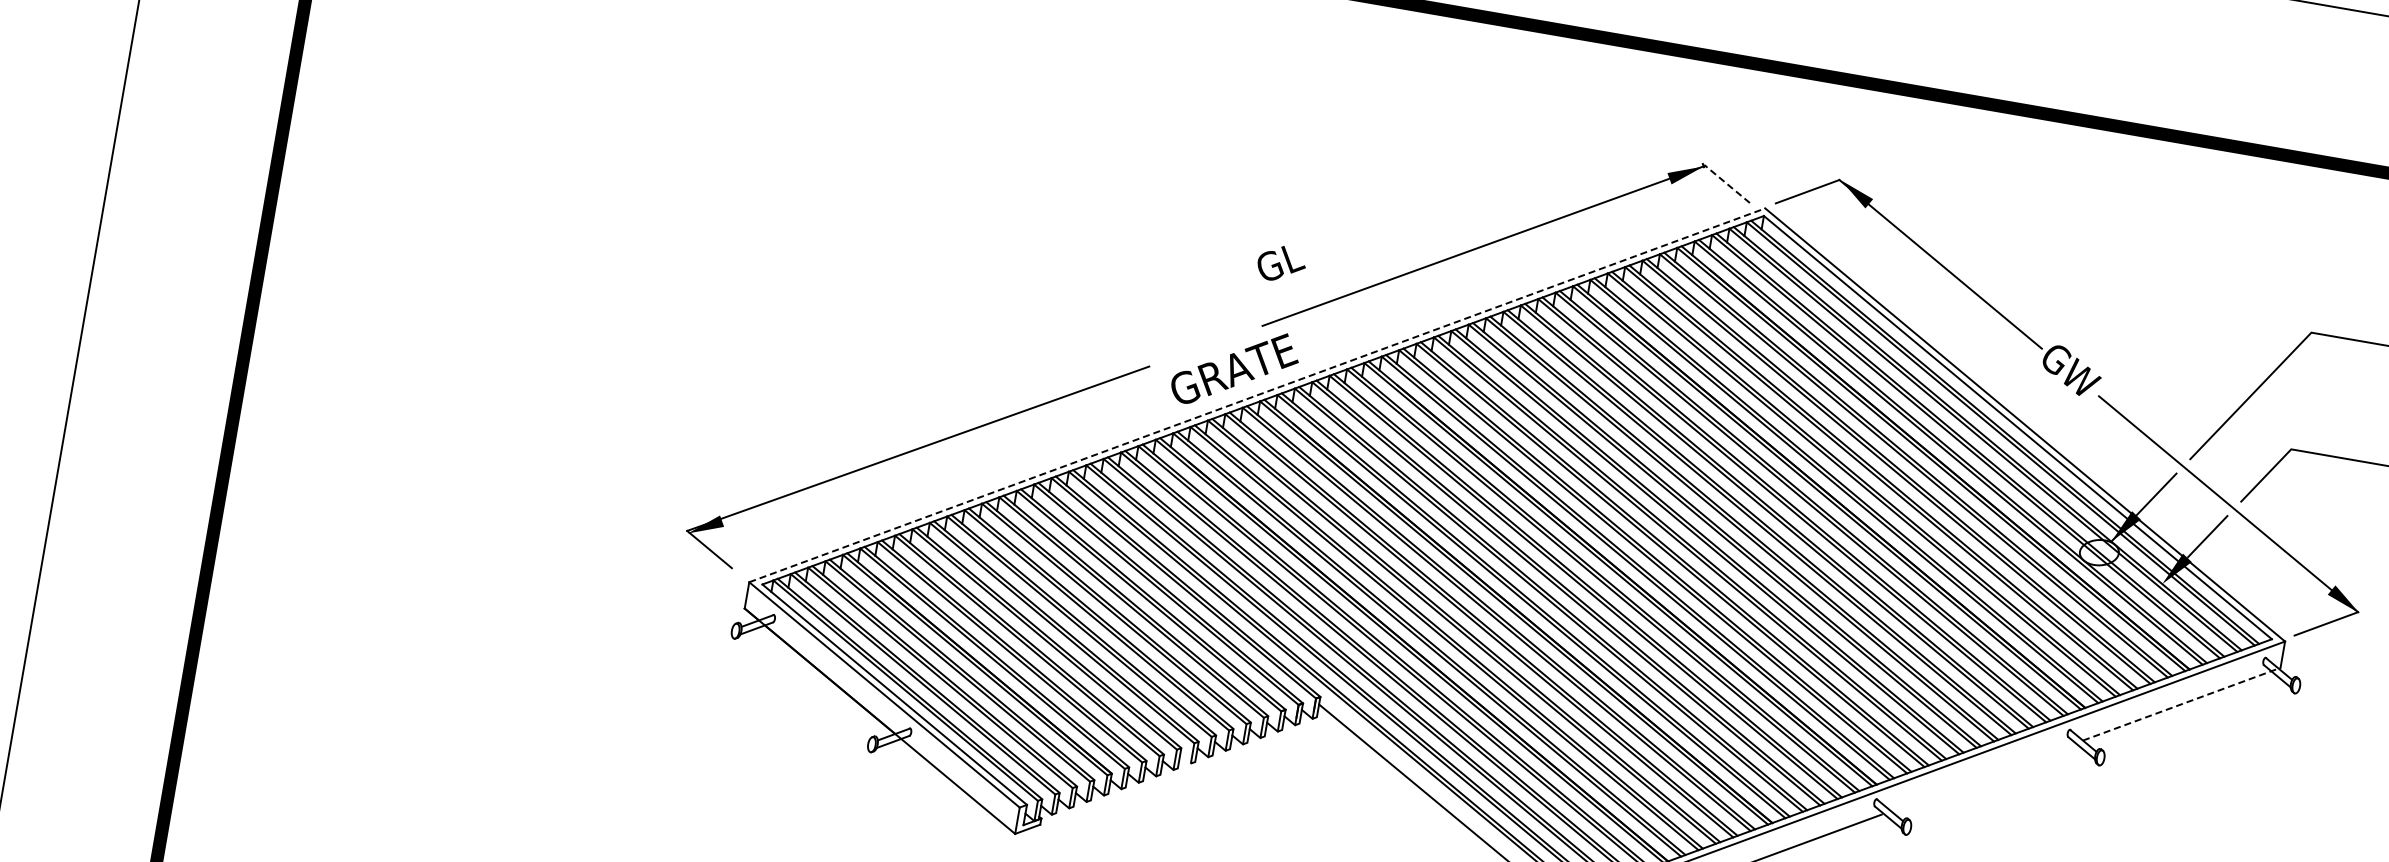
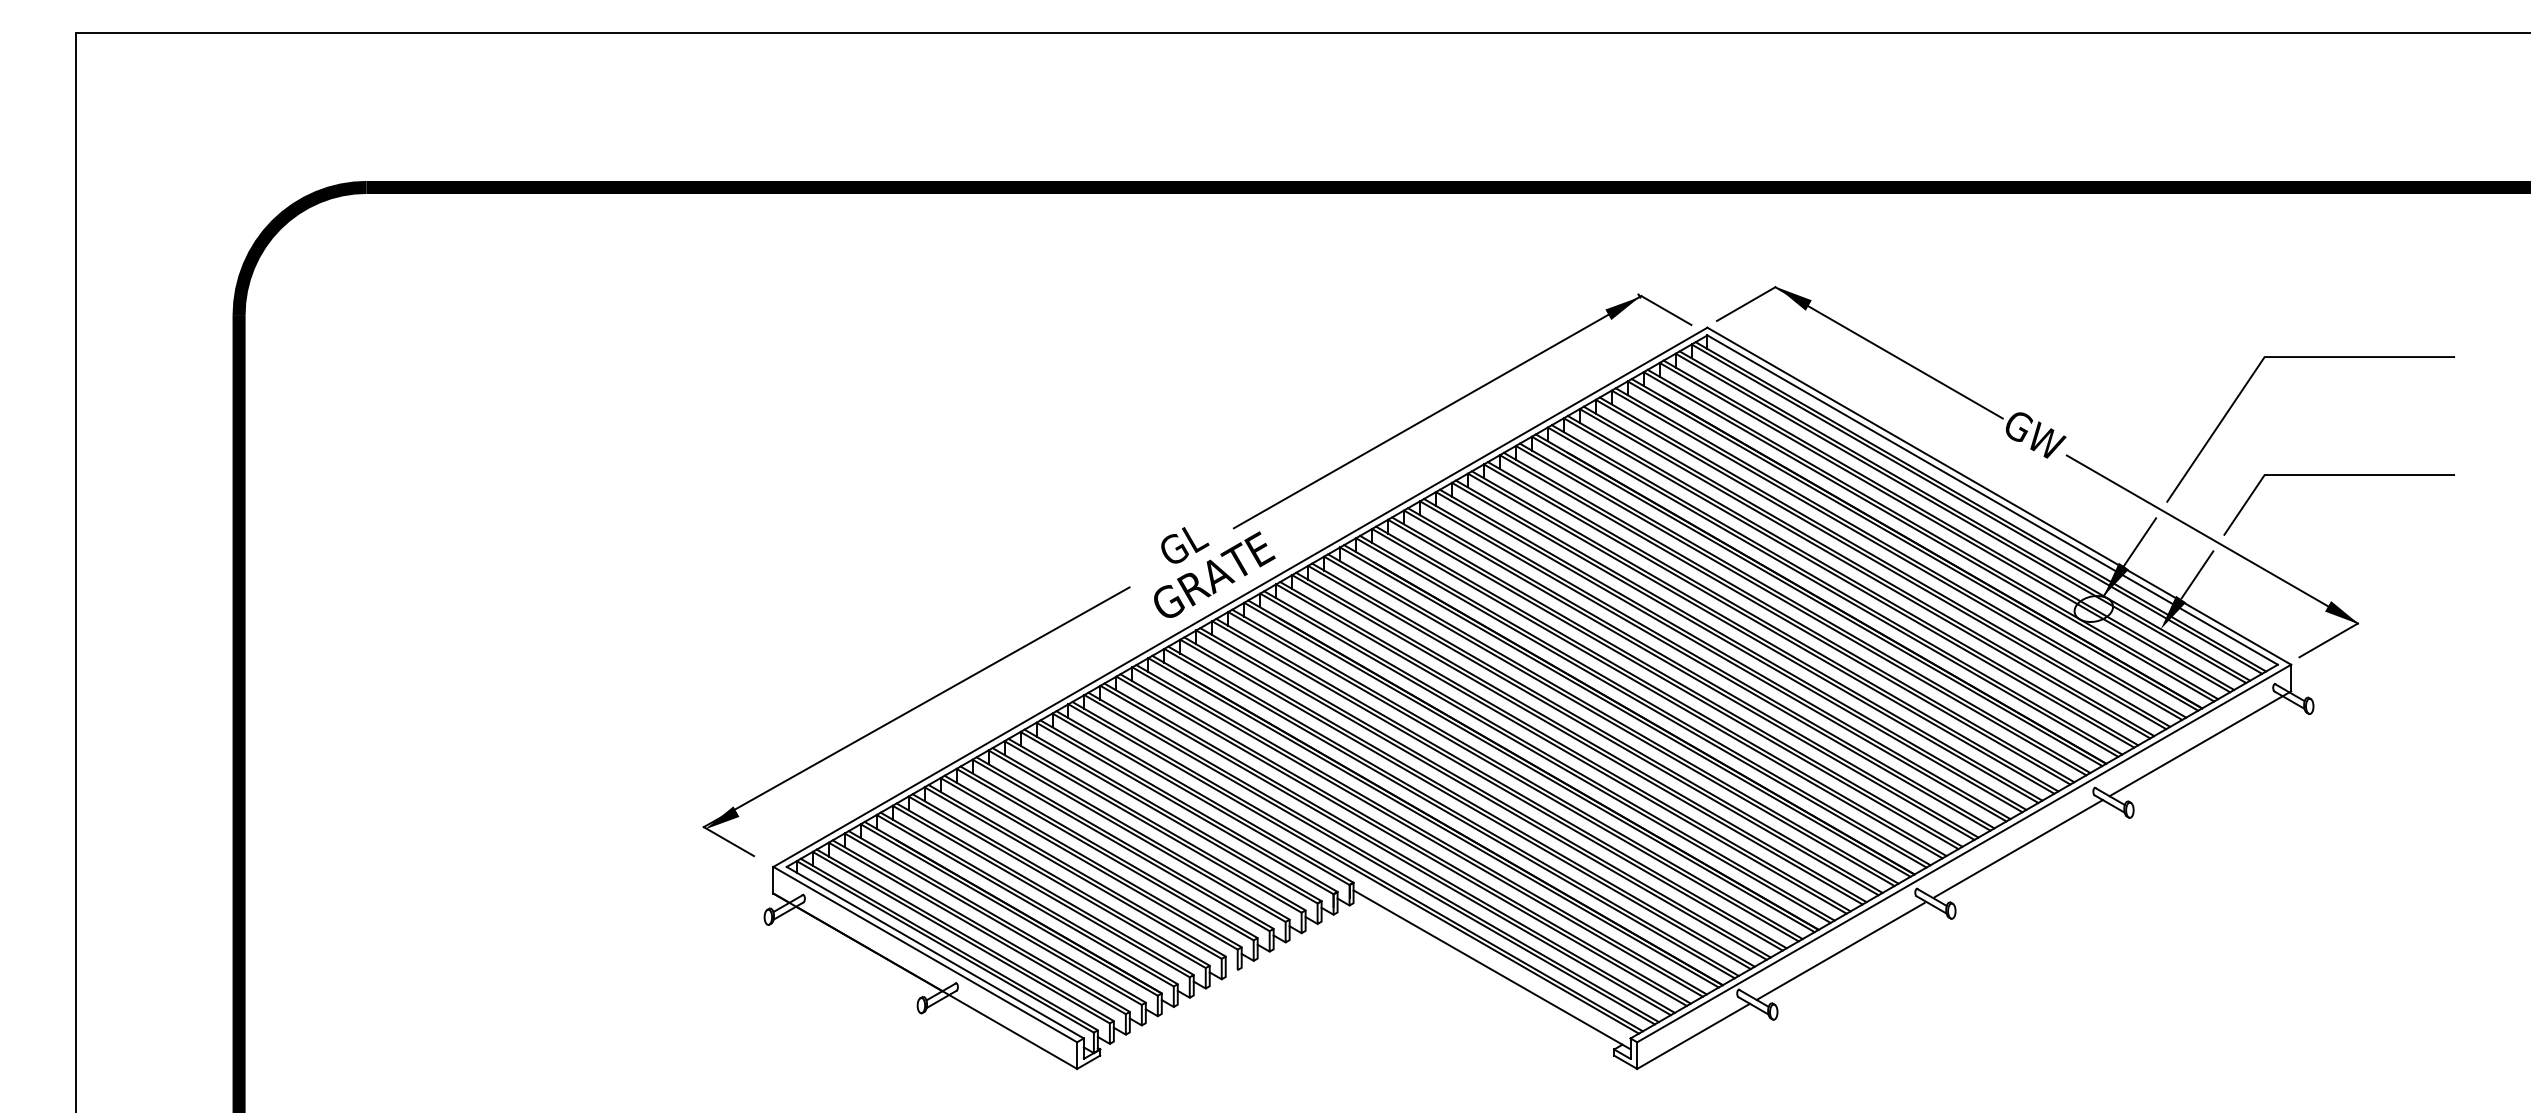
line: (1727, 184) -> (1666, 310), dashed -> solid
text: (1282, 264) -> (1185, 545), moved
line: (1257, 395) -> (1240, 597), dashed -> solid
line: (2181, 703) -> (2200, 743), dashed -> solid
line: (1983, 776) -> (2018, 848), added

